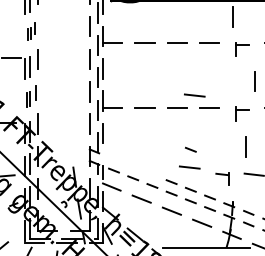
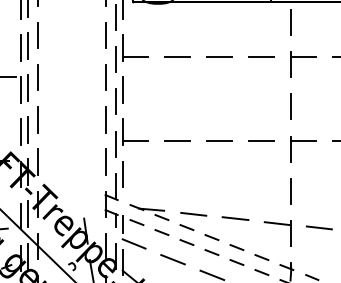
part: (31, 31) -> (29, 41), size x1.67
part: (242, 49) -> (304, 65), size x1.43
line: (254, 81) -> (291, 106), moved
line: (194, 95) -> (241, 124), removed
part: (31, 96) -> (29, 126), size x1.43
part: (242, 113) -> (304, 148), size x1.43
line: (245, 146) -> (291, 191), moved
line: (190, 149) -> (236, 195), removed
part: (138, 166) -> (168, 217), added
part: (222, 178) -> (278, 232), size x1.67

